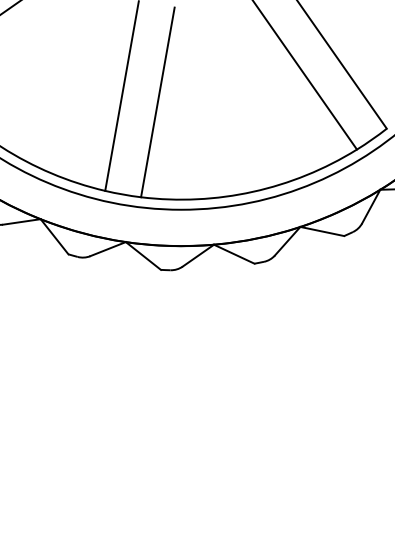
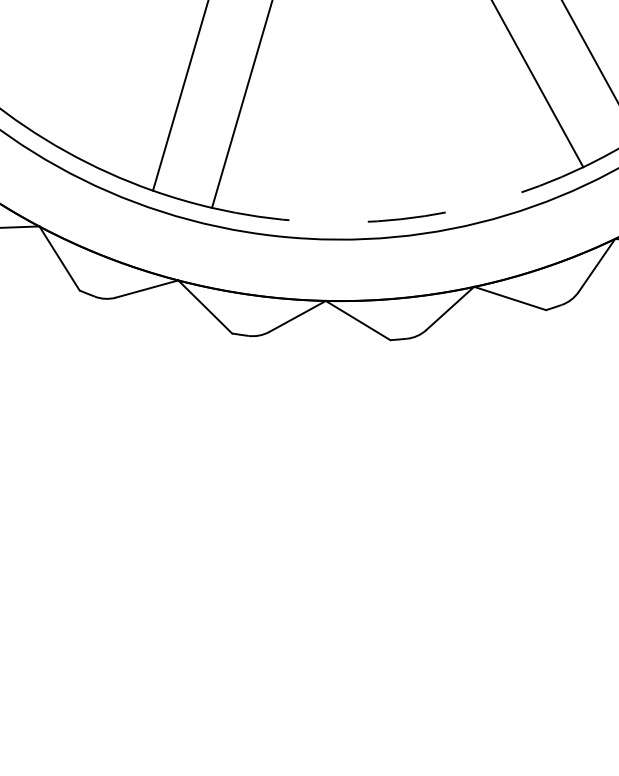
arc: (253, 191) -> (401, 218), solid -> dashed

